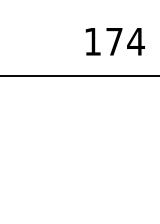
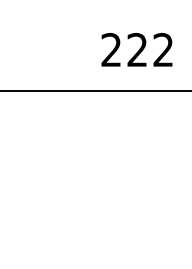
text: (114, 41) -> (137, 49), 174 -> 222

